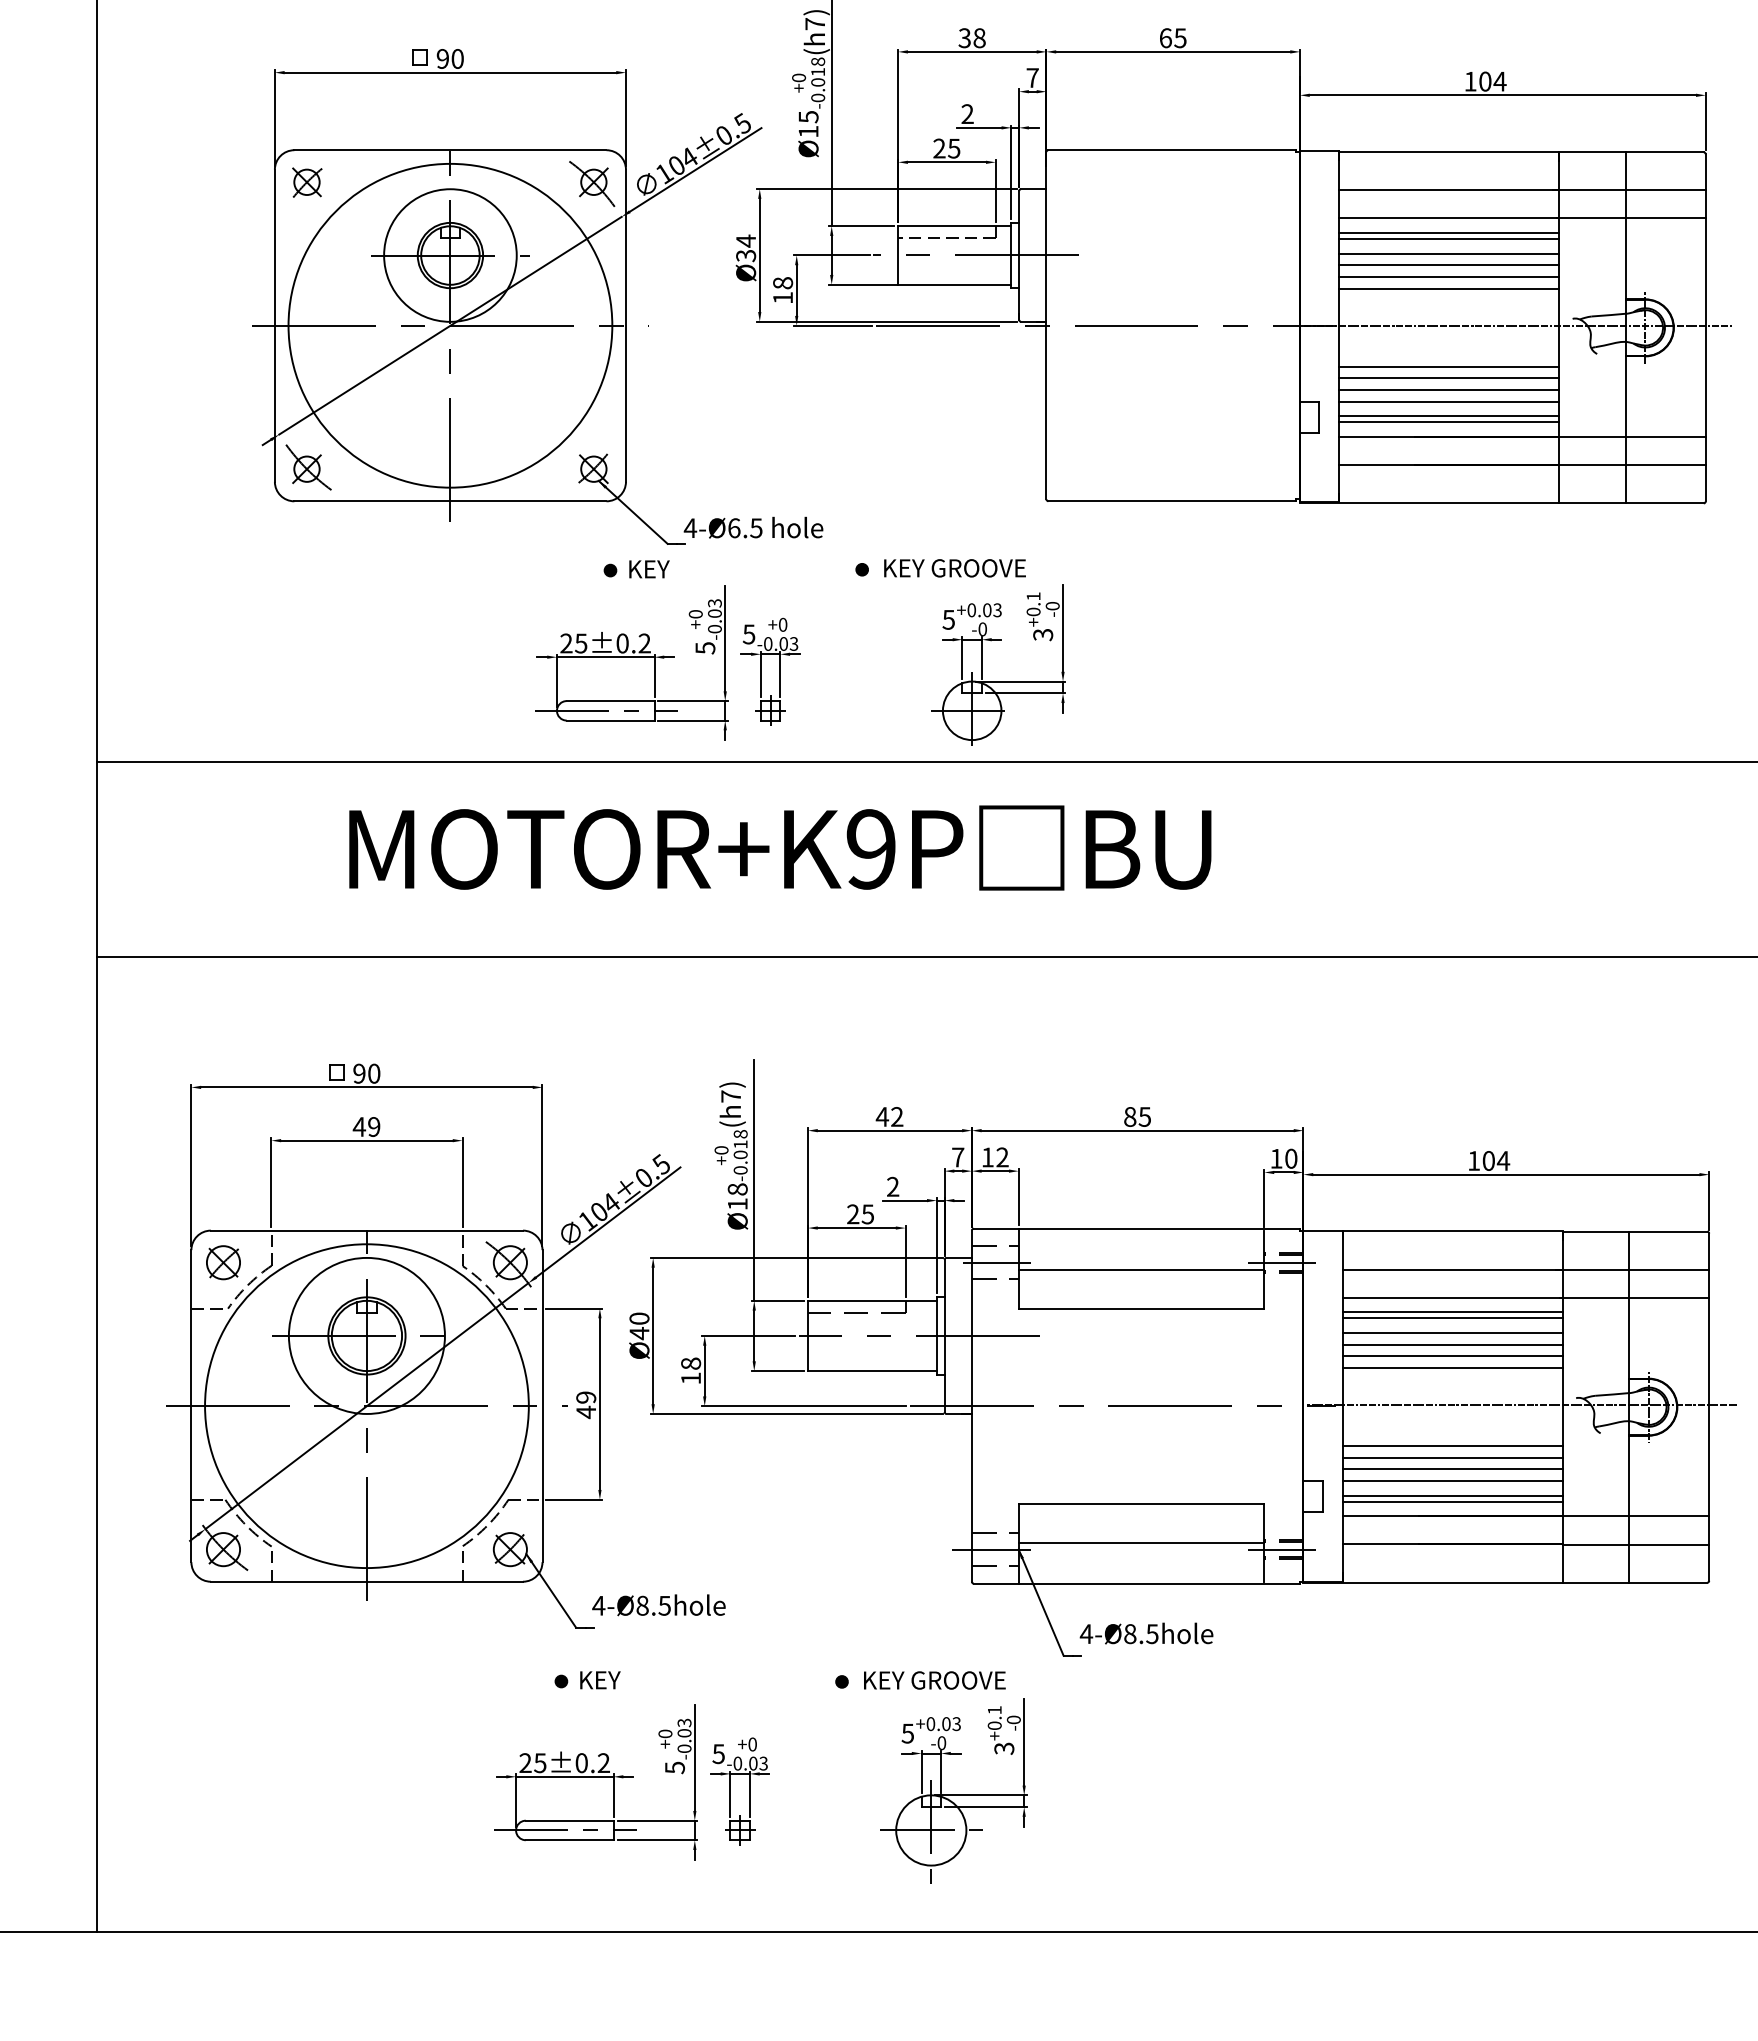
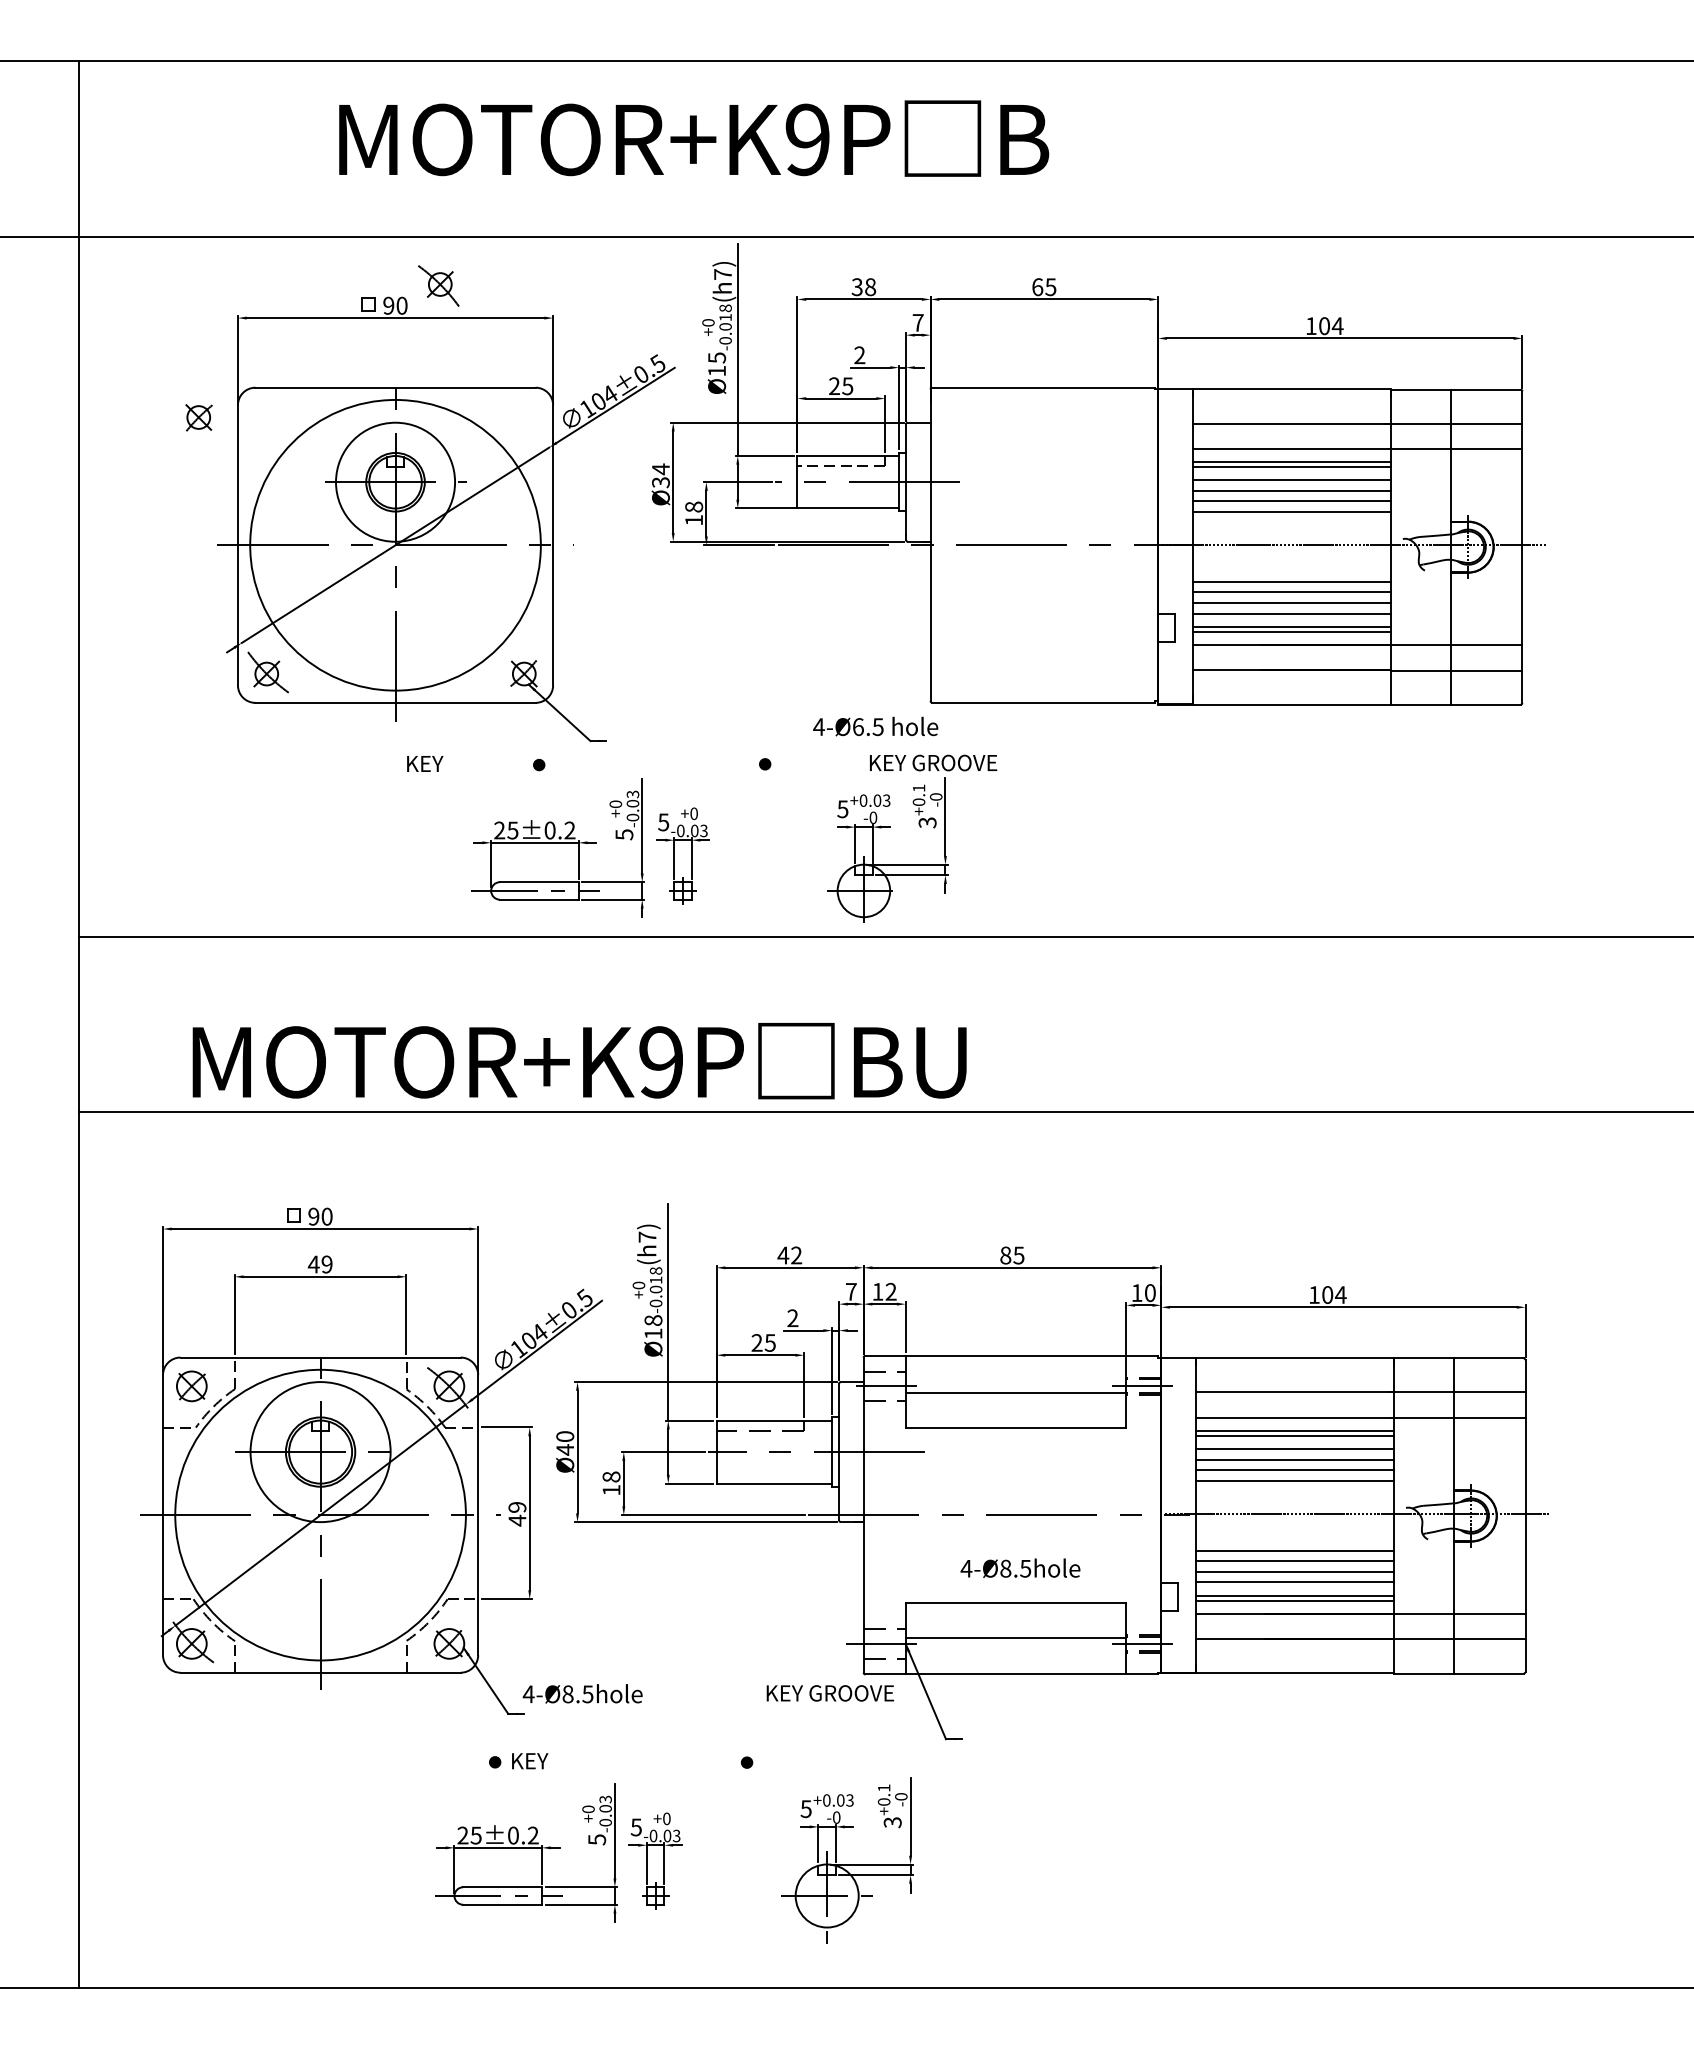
part: (306, 182) -> (198, 417), moved
part: (591, 183) -> (438, 285), moved
text: (753, 527) -> (875, 726), moved
text: (955, 567) -> (933, 762), moved
text: (649, 568) -> (425, 763), moved
text: (780, 848) -> (579, 1061), moved
text: (1146, 1632) -> (1020, 1567), moved
text: (933, 1680) -> (829, 1693), moved

